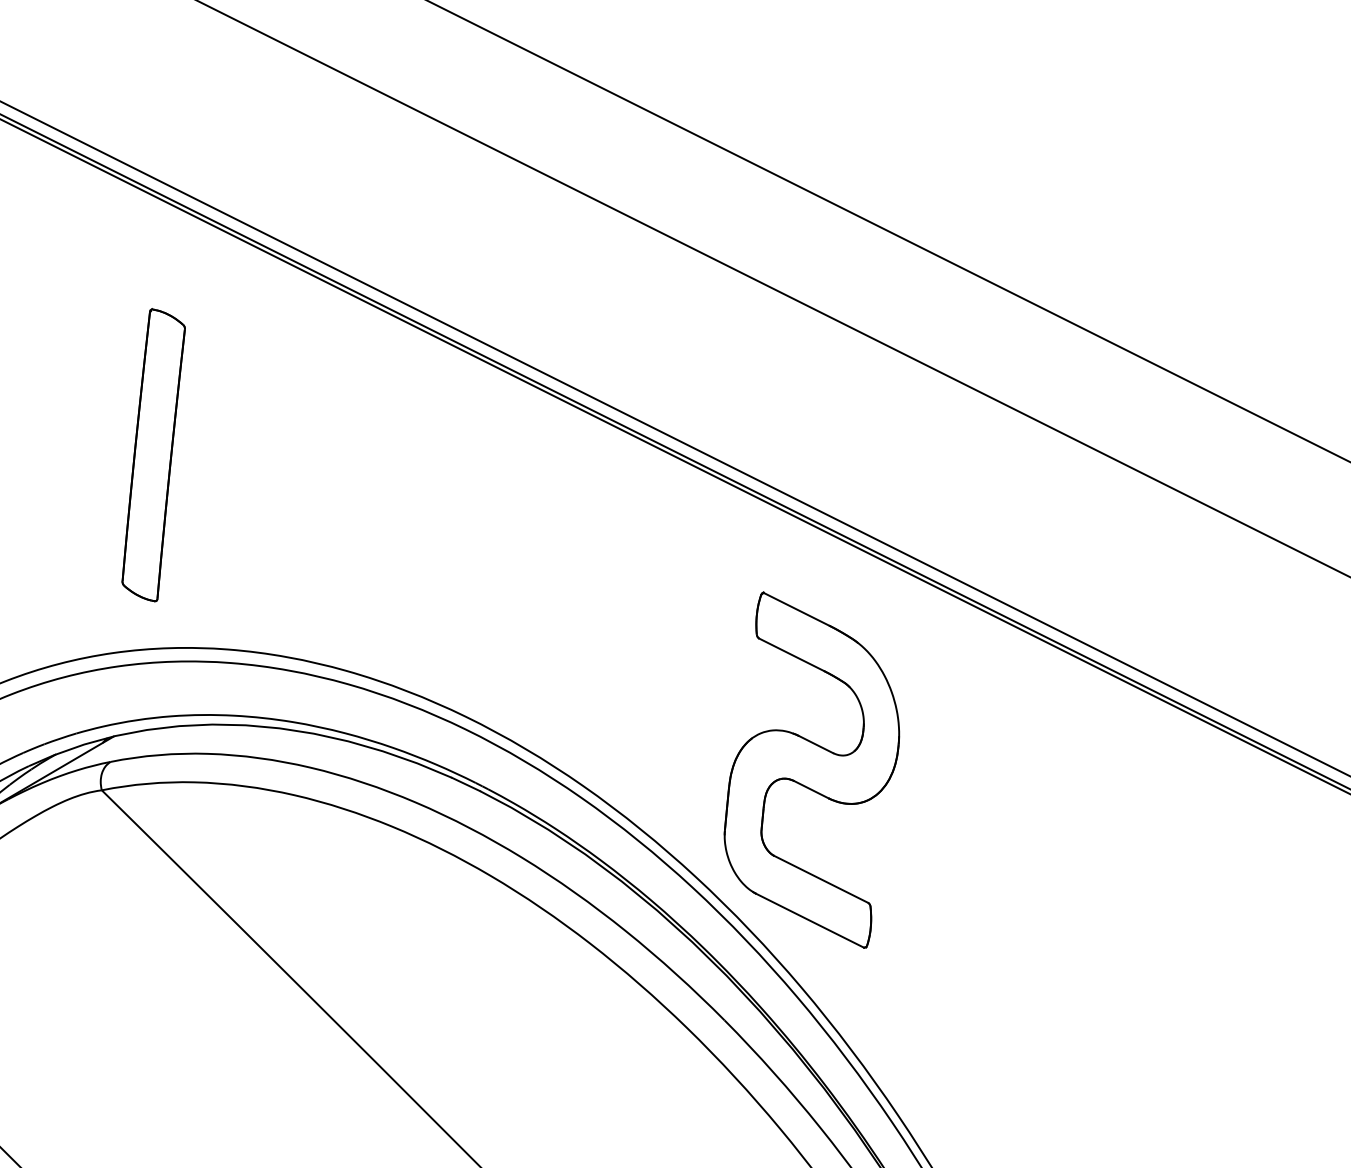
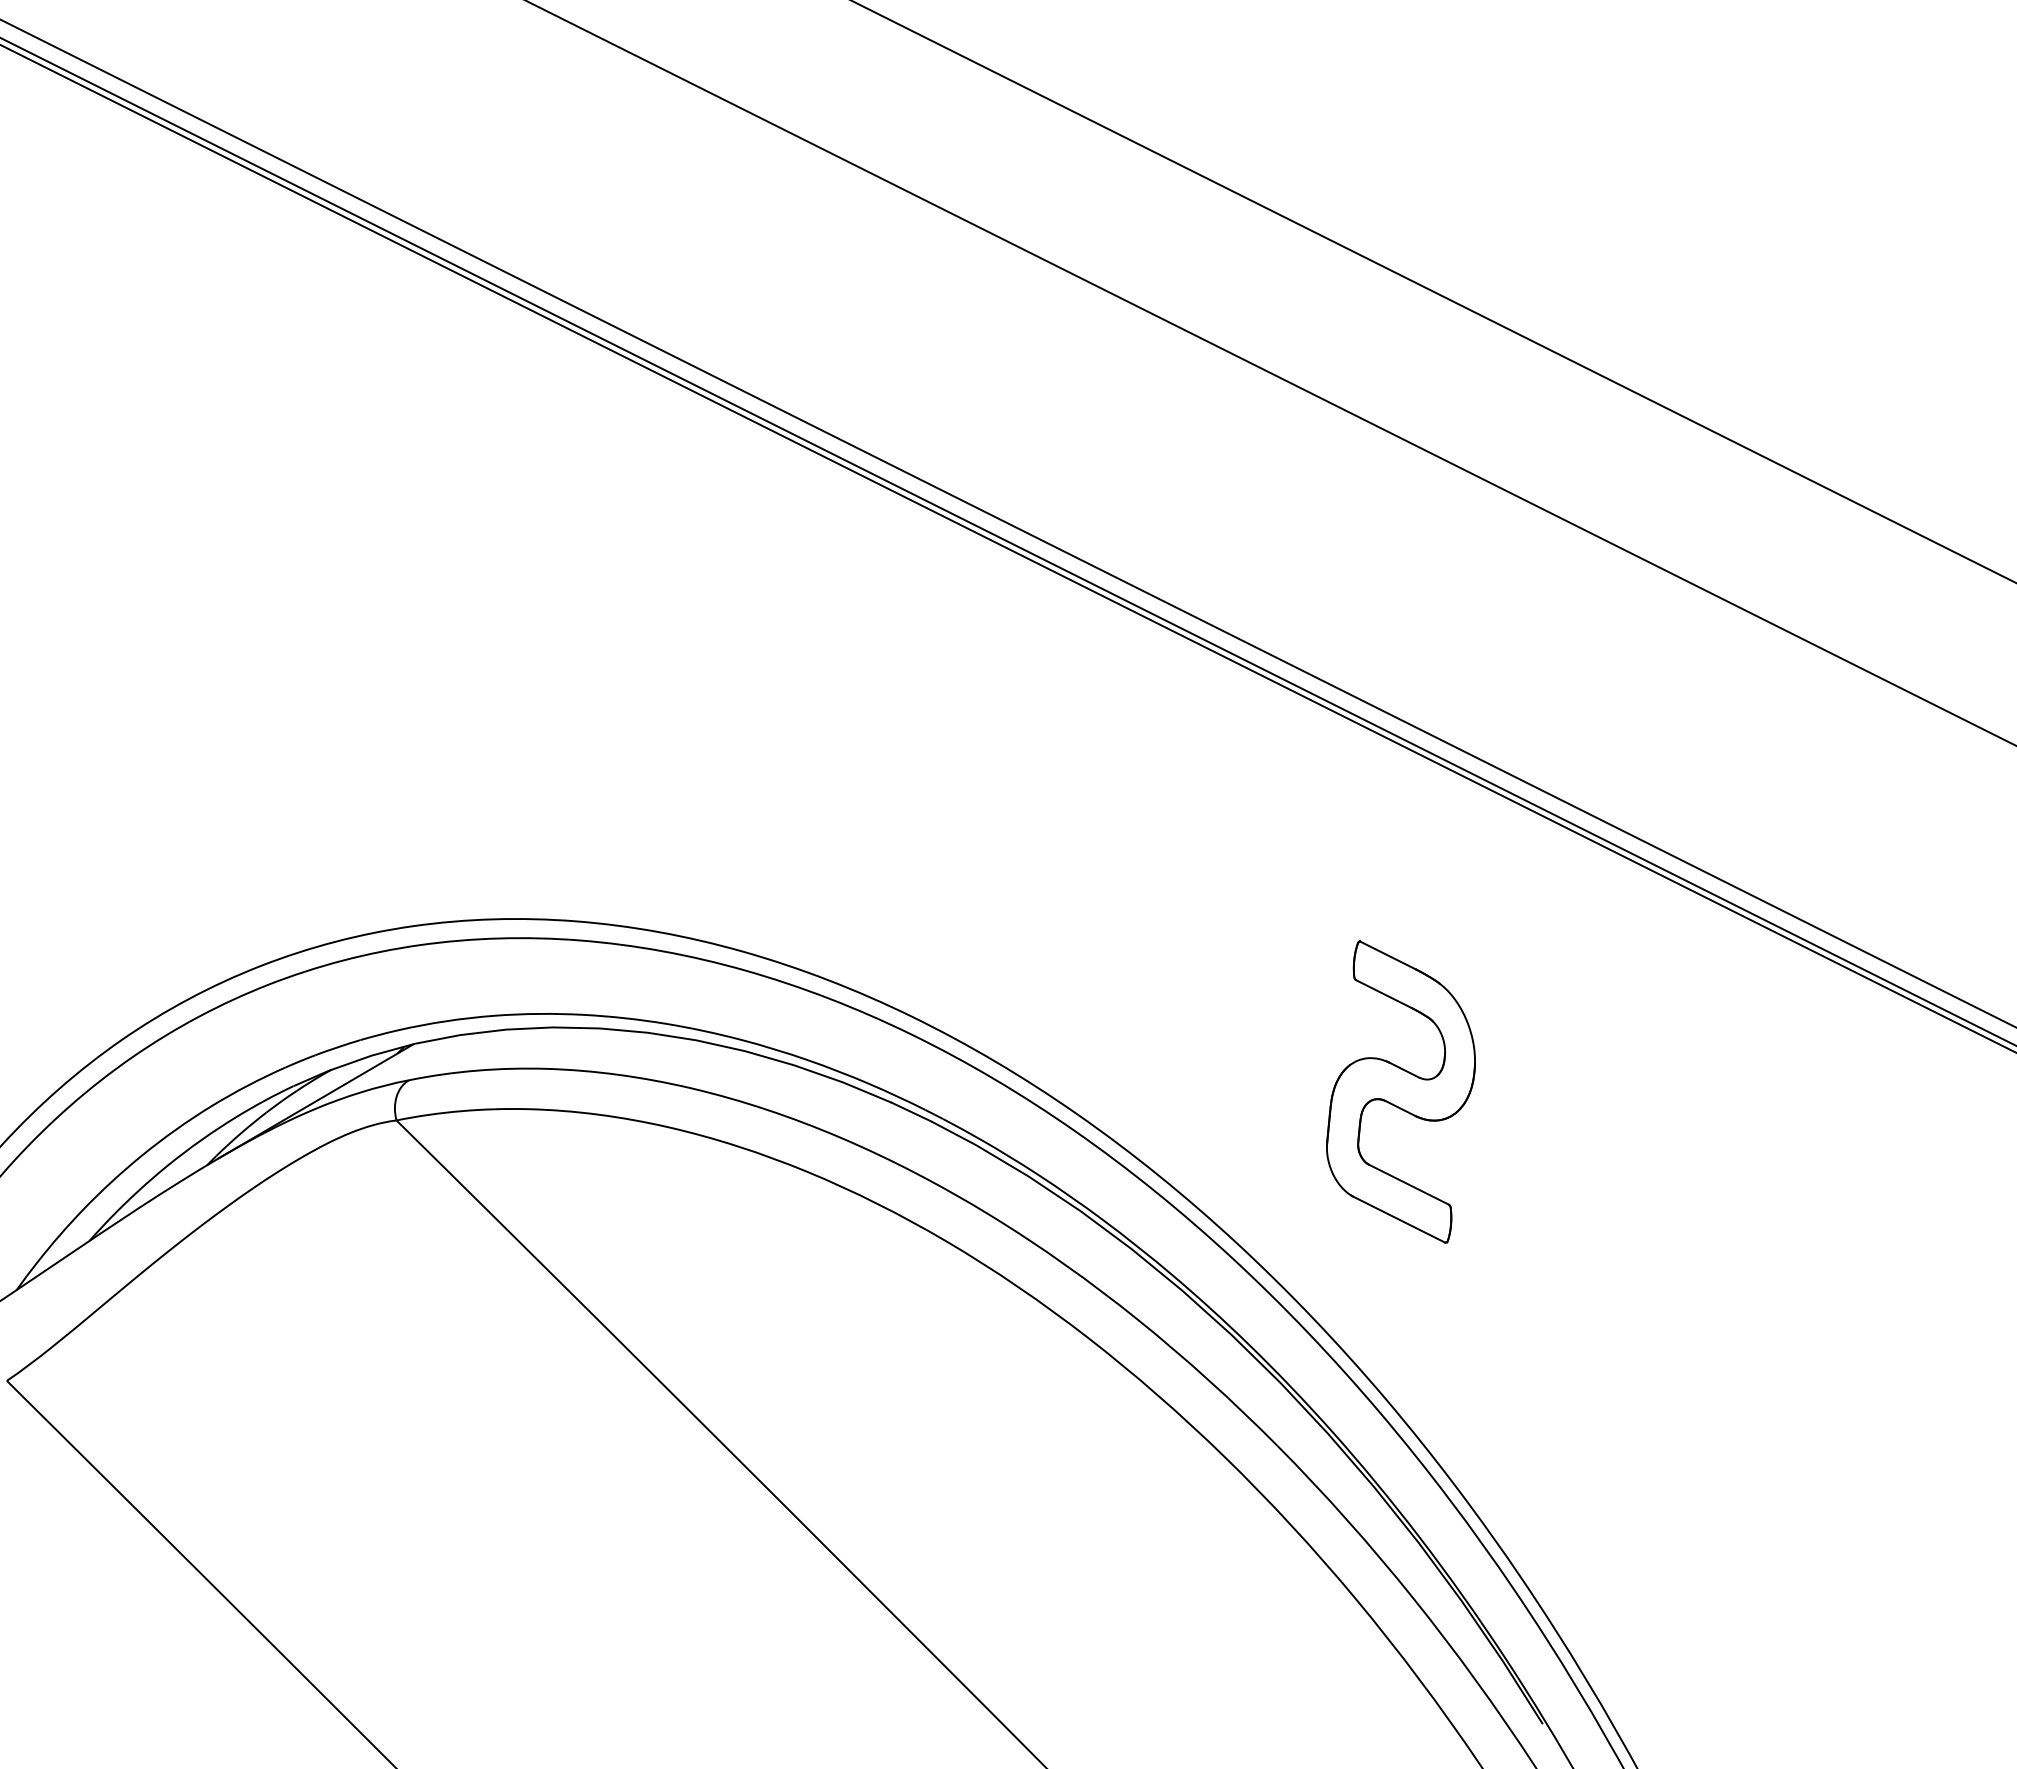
part: (153, 454) -> (469, 645), removed
part: (811, 769) -> (1400, 1091), size x0.6

